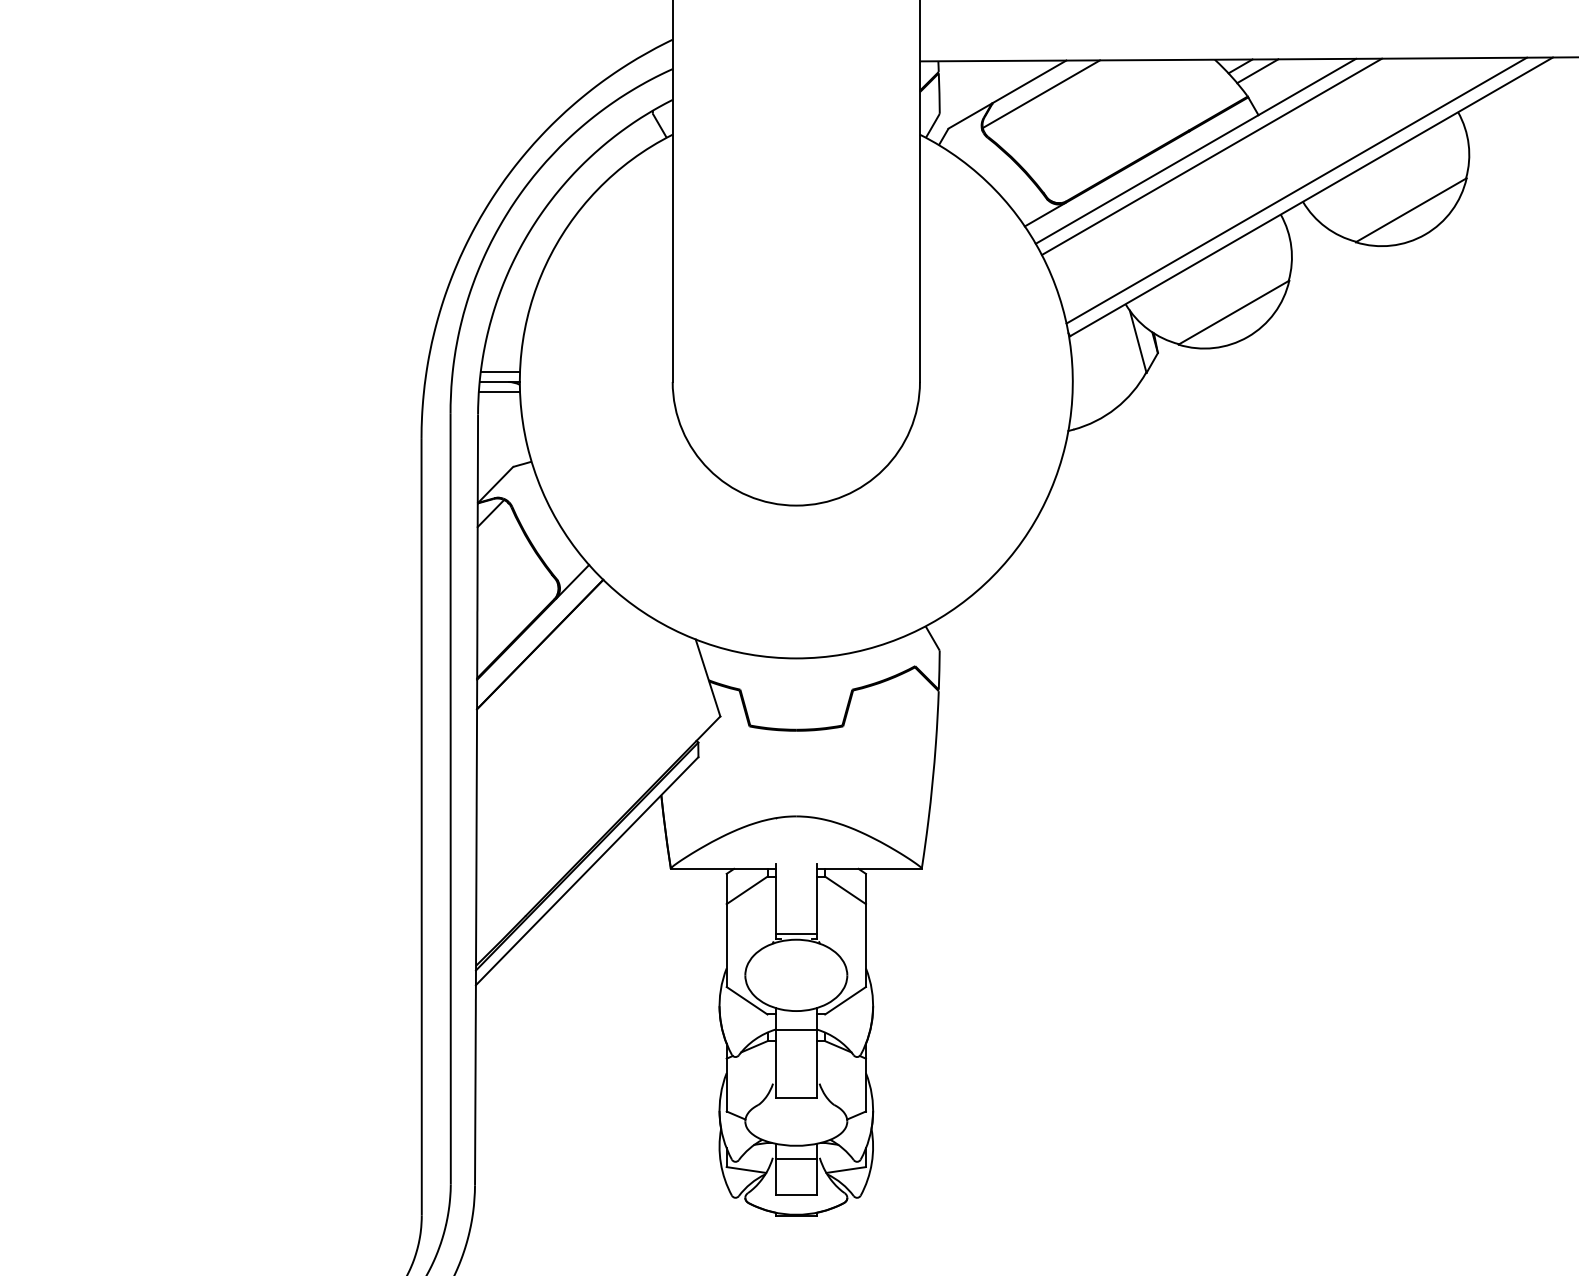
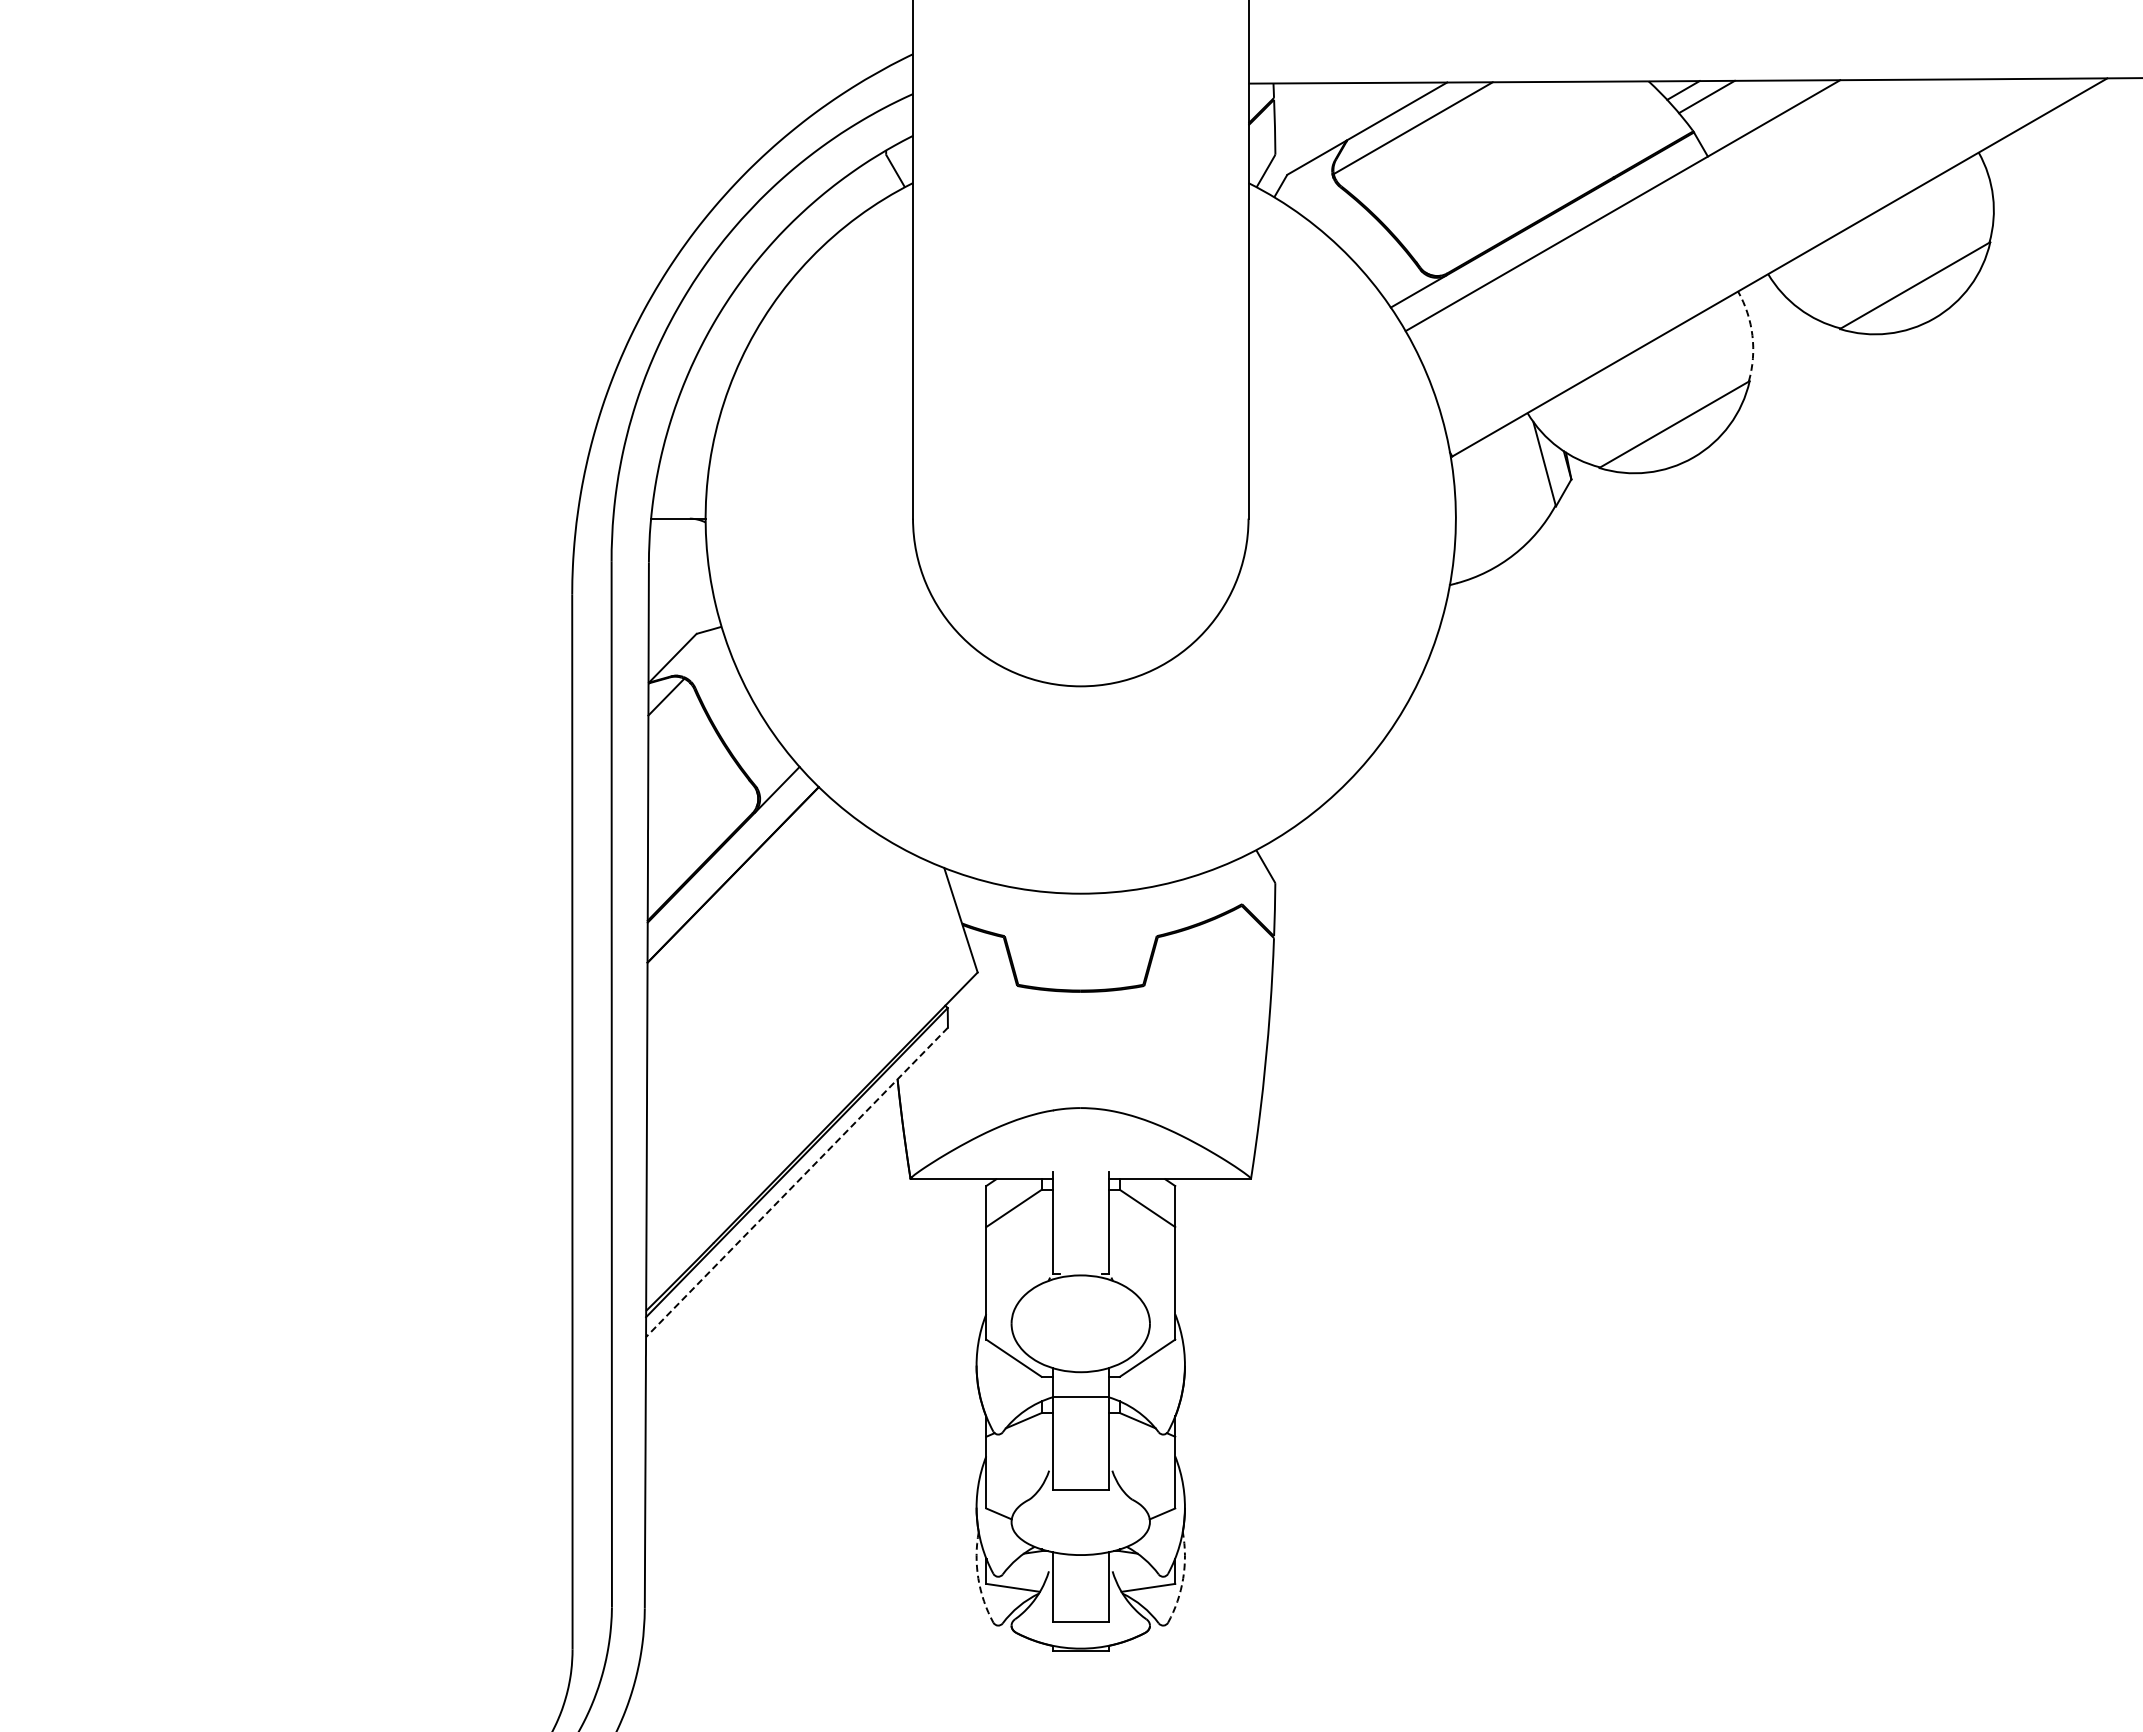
line: (1211, 157) -> (1644, 213), removed
line: (1296, 190) -> (1759, 258), removed
arc: (1291, 247) -> (1752, 335), solid -> dashed
line: (499, 371) -> (678, 504), removed
line: (499, 392) -> (677, 532), removed
line: (586, 871) -> (796, 1182), solid -> dashed
line: (796, 933) -> (1080, 1267), removed
line: (796, 1159) -> (1080, 1573), removed
arc: (720, 1163) -> (978, 1578), solid -> dashed
arc: (872, 1163) -> (1183, 1578), solid -> dashed

